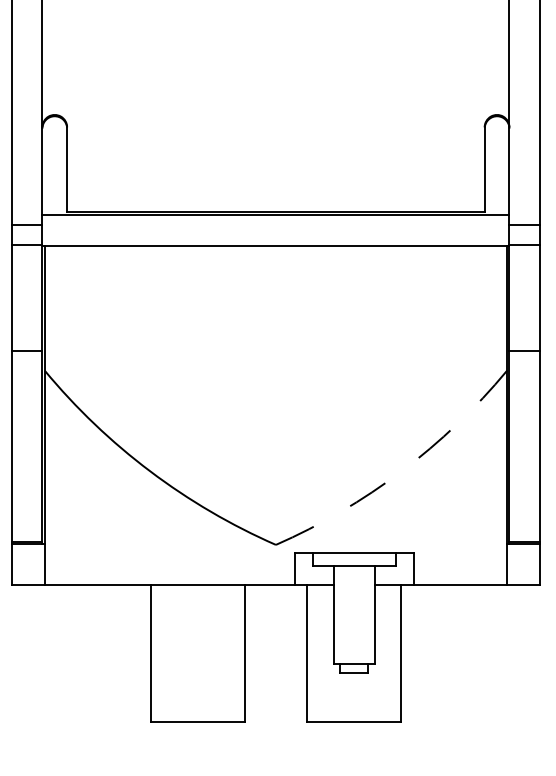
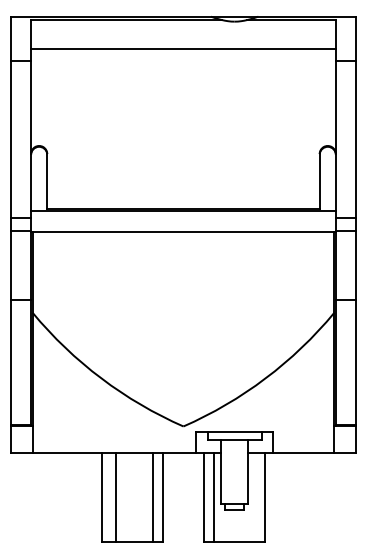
arc: (401, 471) -> (265, 378), dashed -> solid
line: (173, 653) -> (116, 497), added
line: (228, 653) -> (152, 497), added
line: (323, 653) -> (214, 497), added

